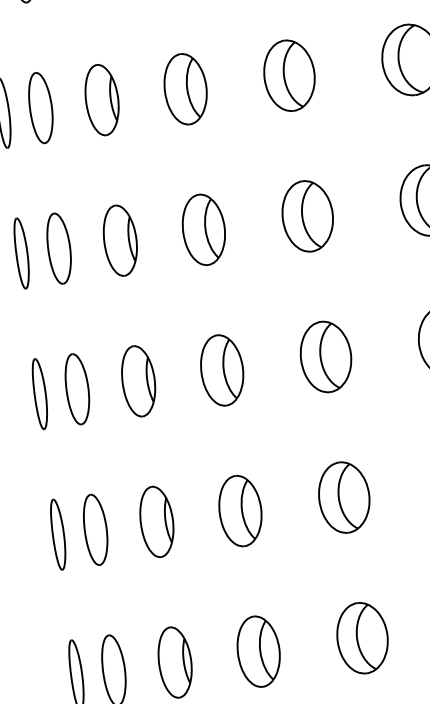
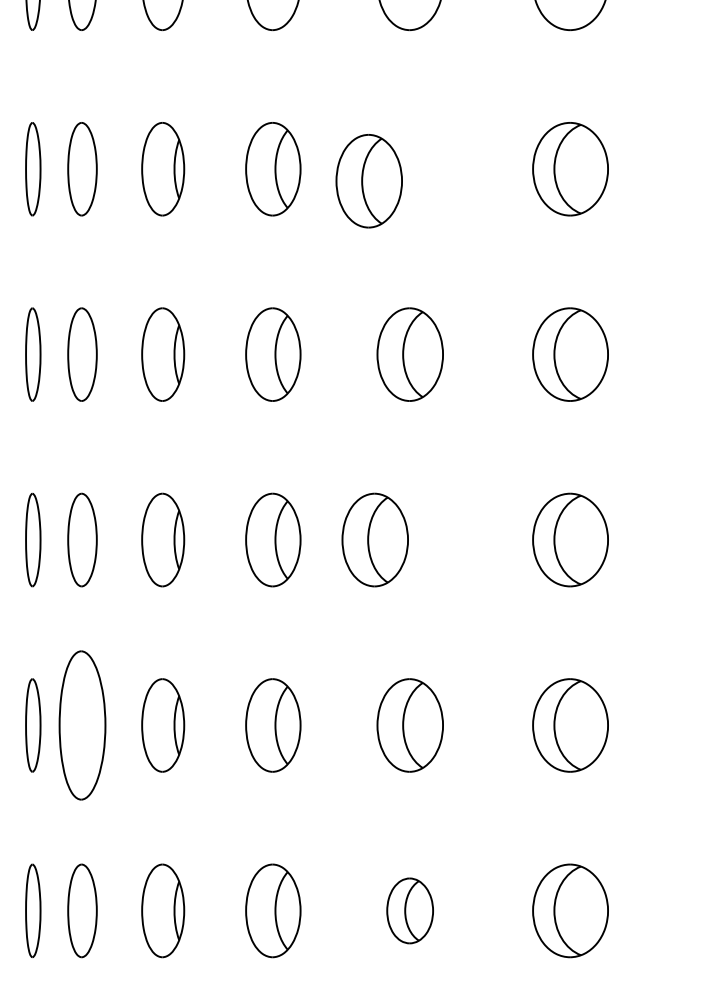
part: (288, 76) -> (368, 181), moved
part: (325, 356) -> (374, 539), moved
part: (95, 529) -> (82, 725), size x1.6
part: (361, 637) -> (409, 910), size x0.7

